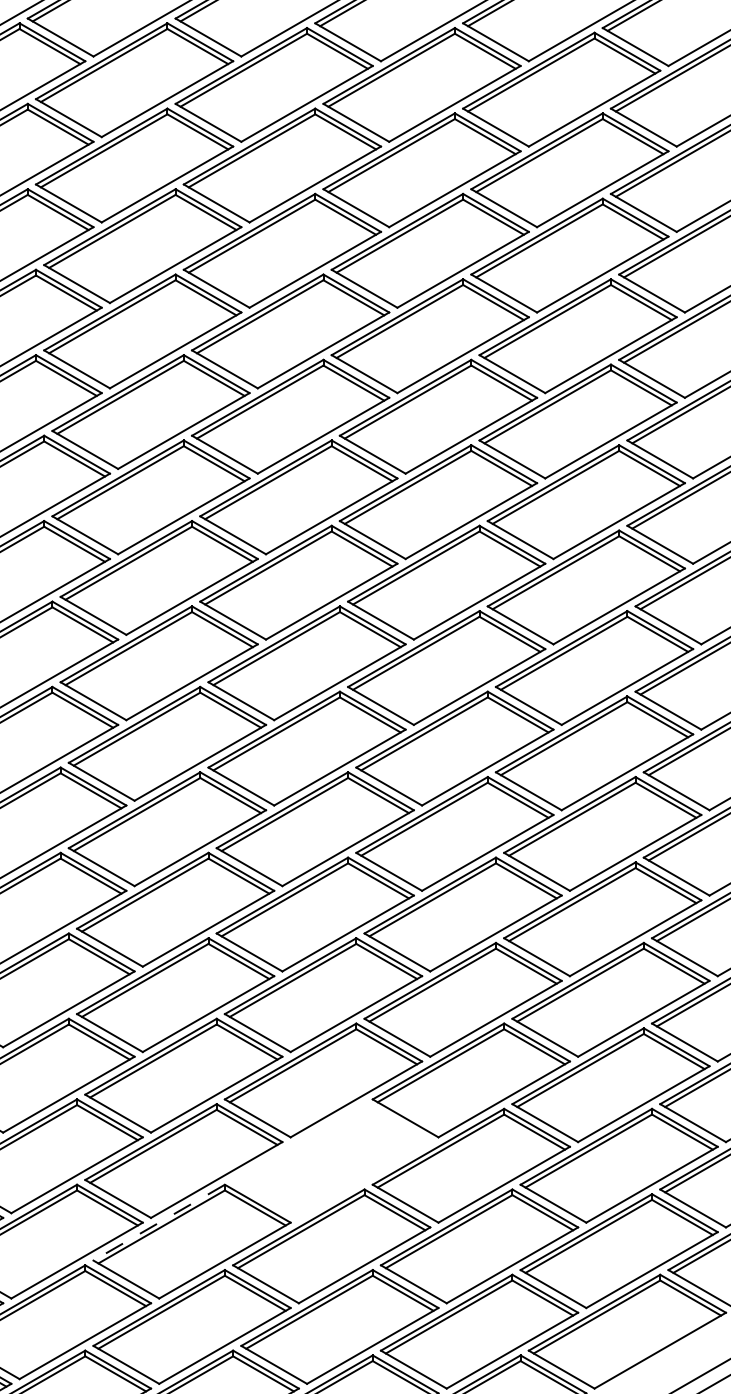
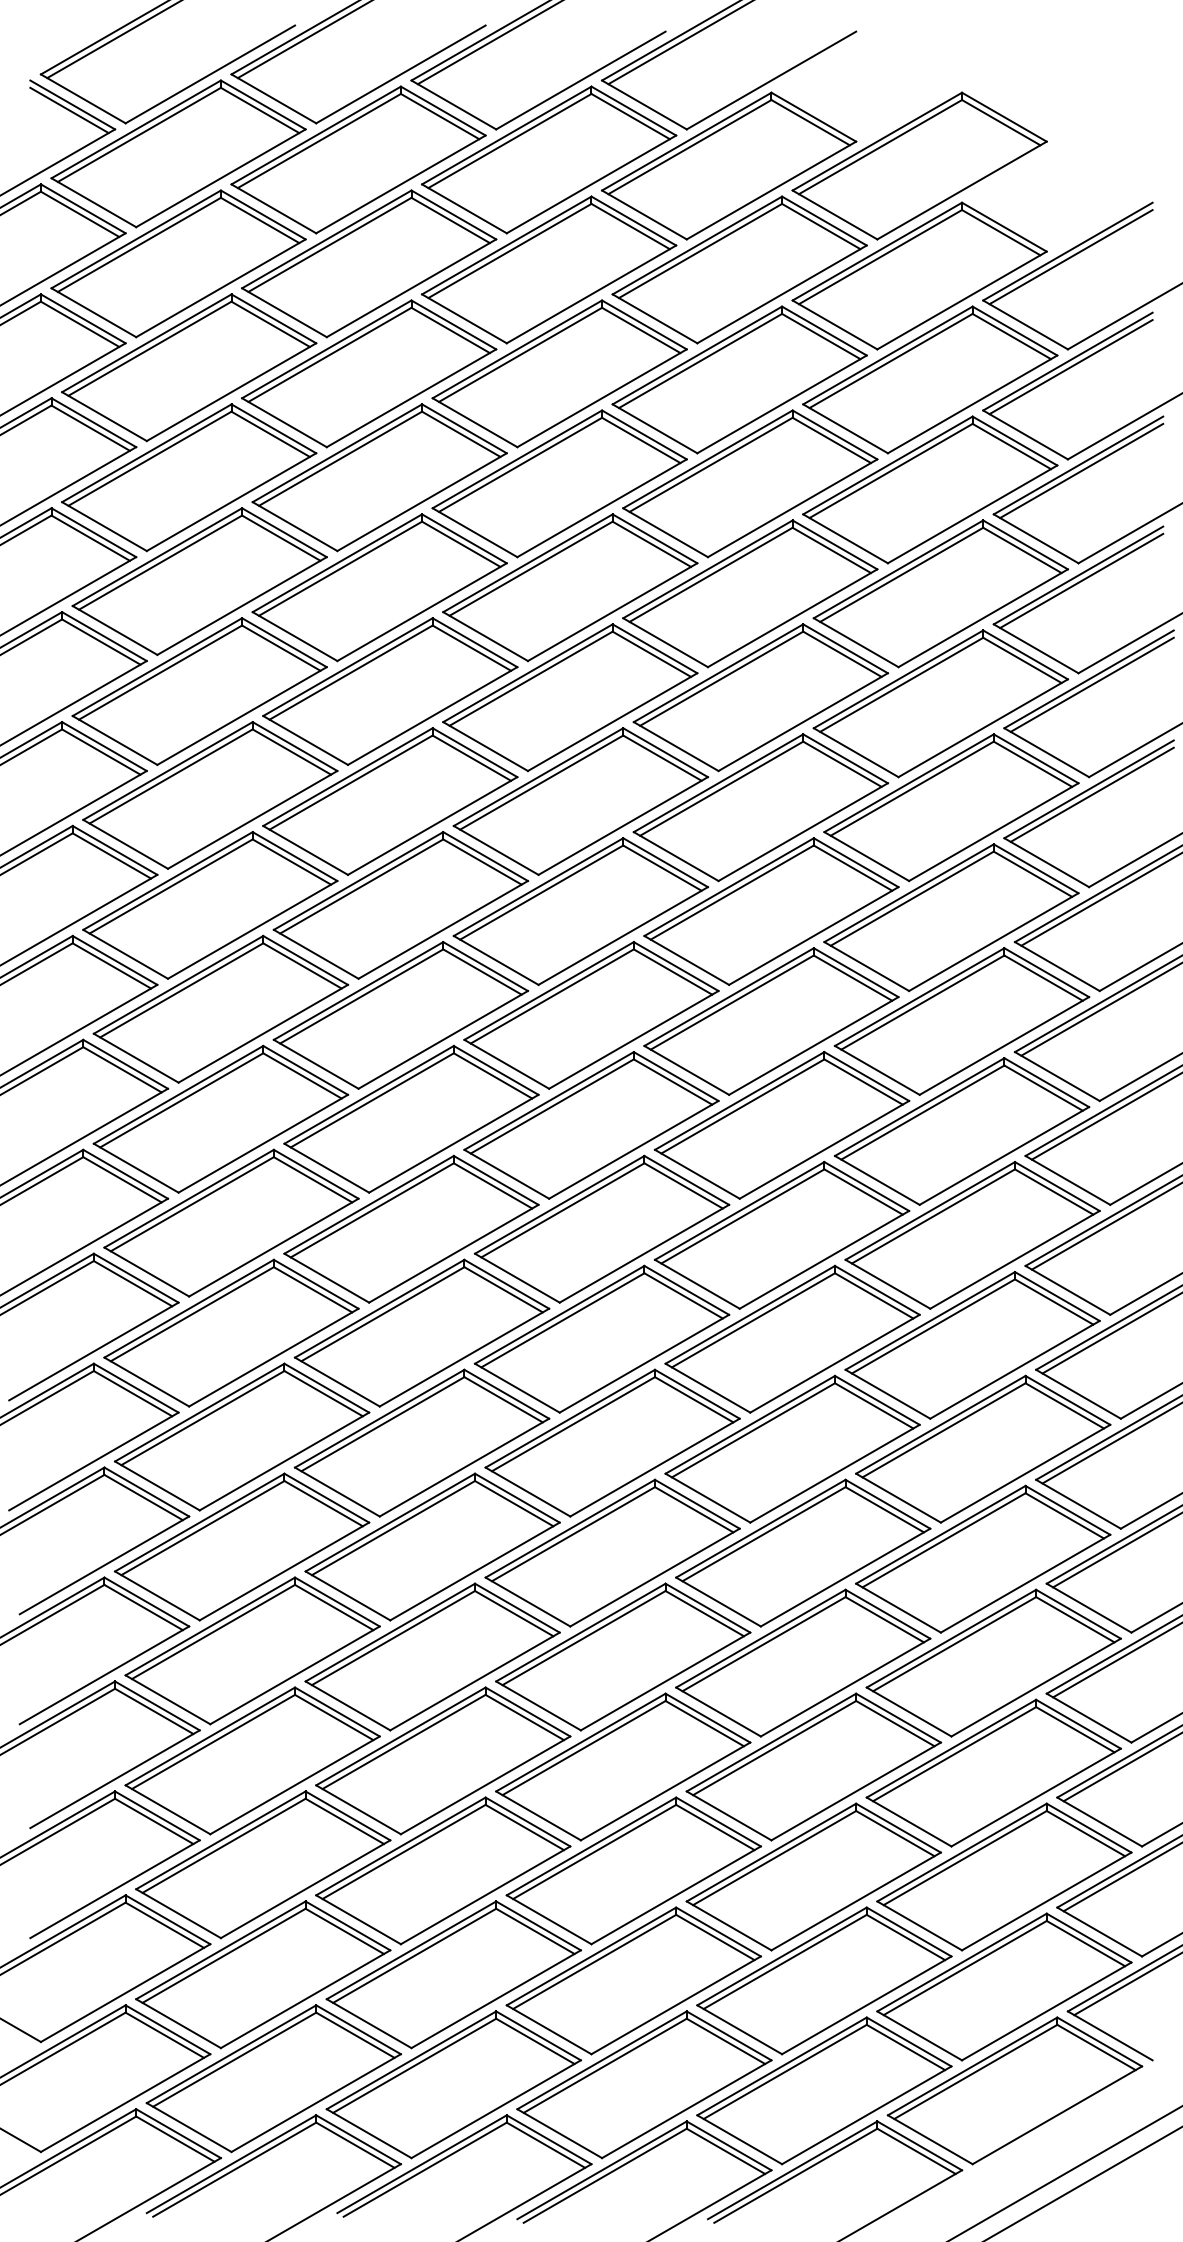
part: (331, 1160) -> (633, 1870), added
line: (159, 1222) -> (411, 1950), dashed -> solid

